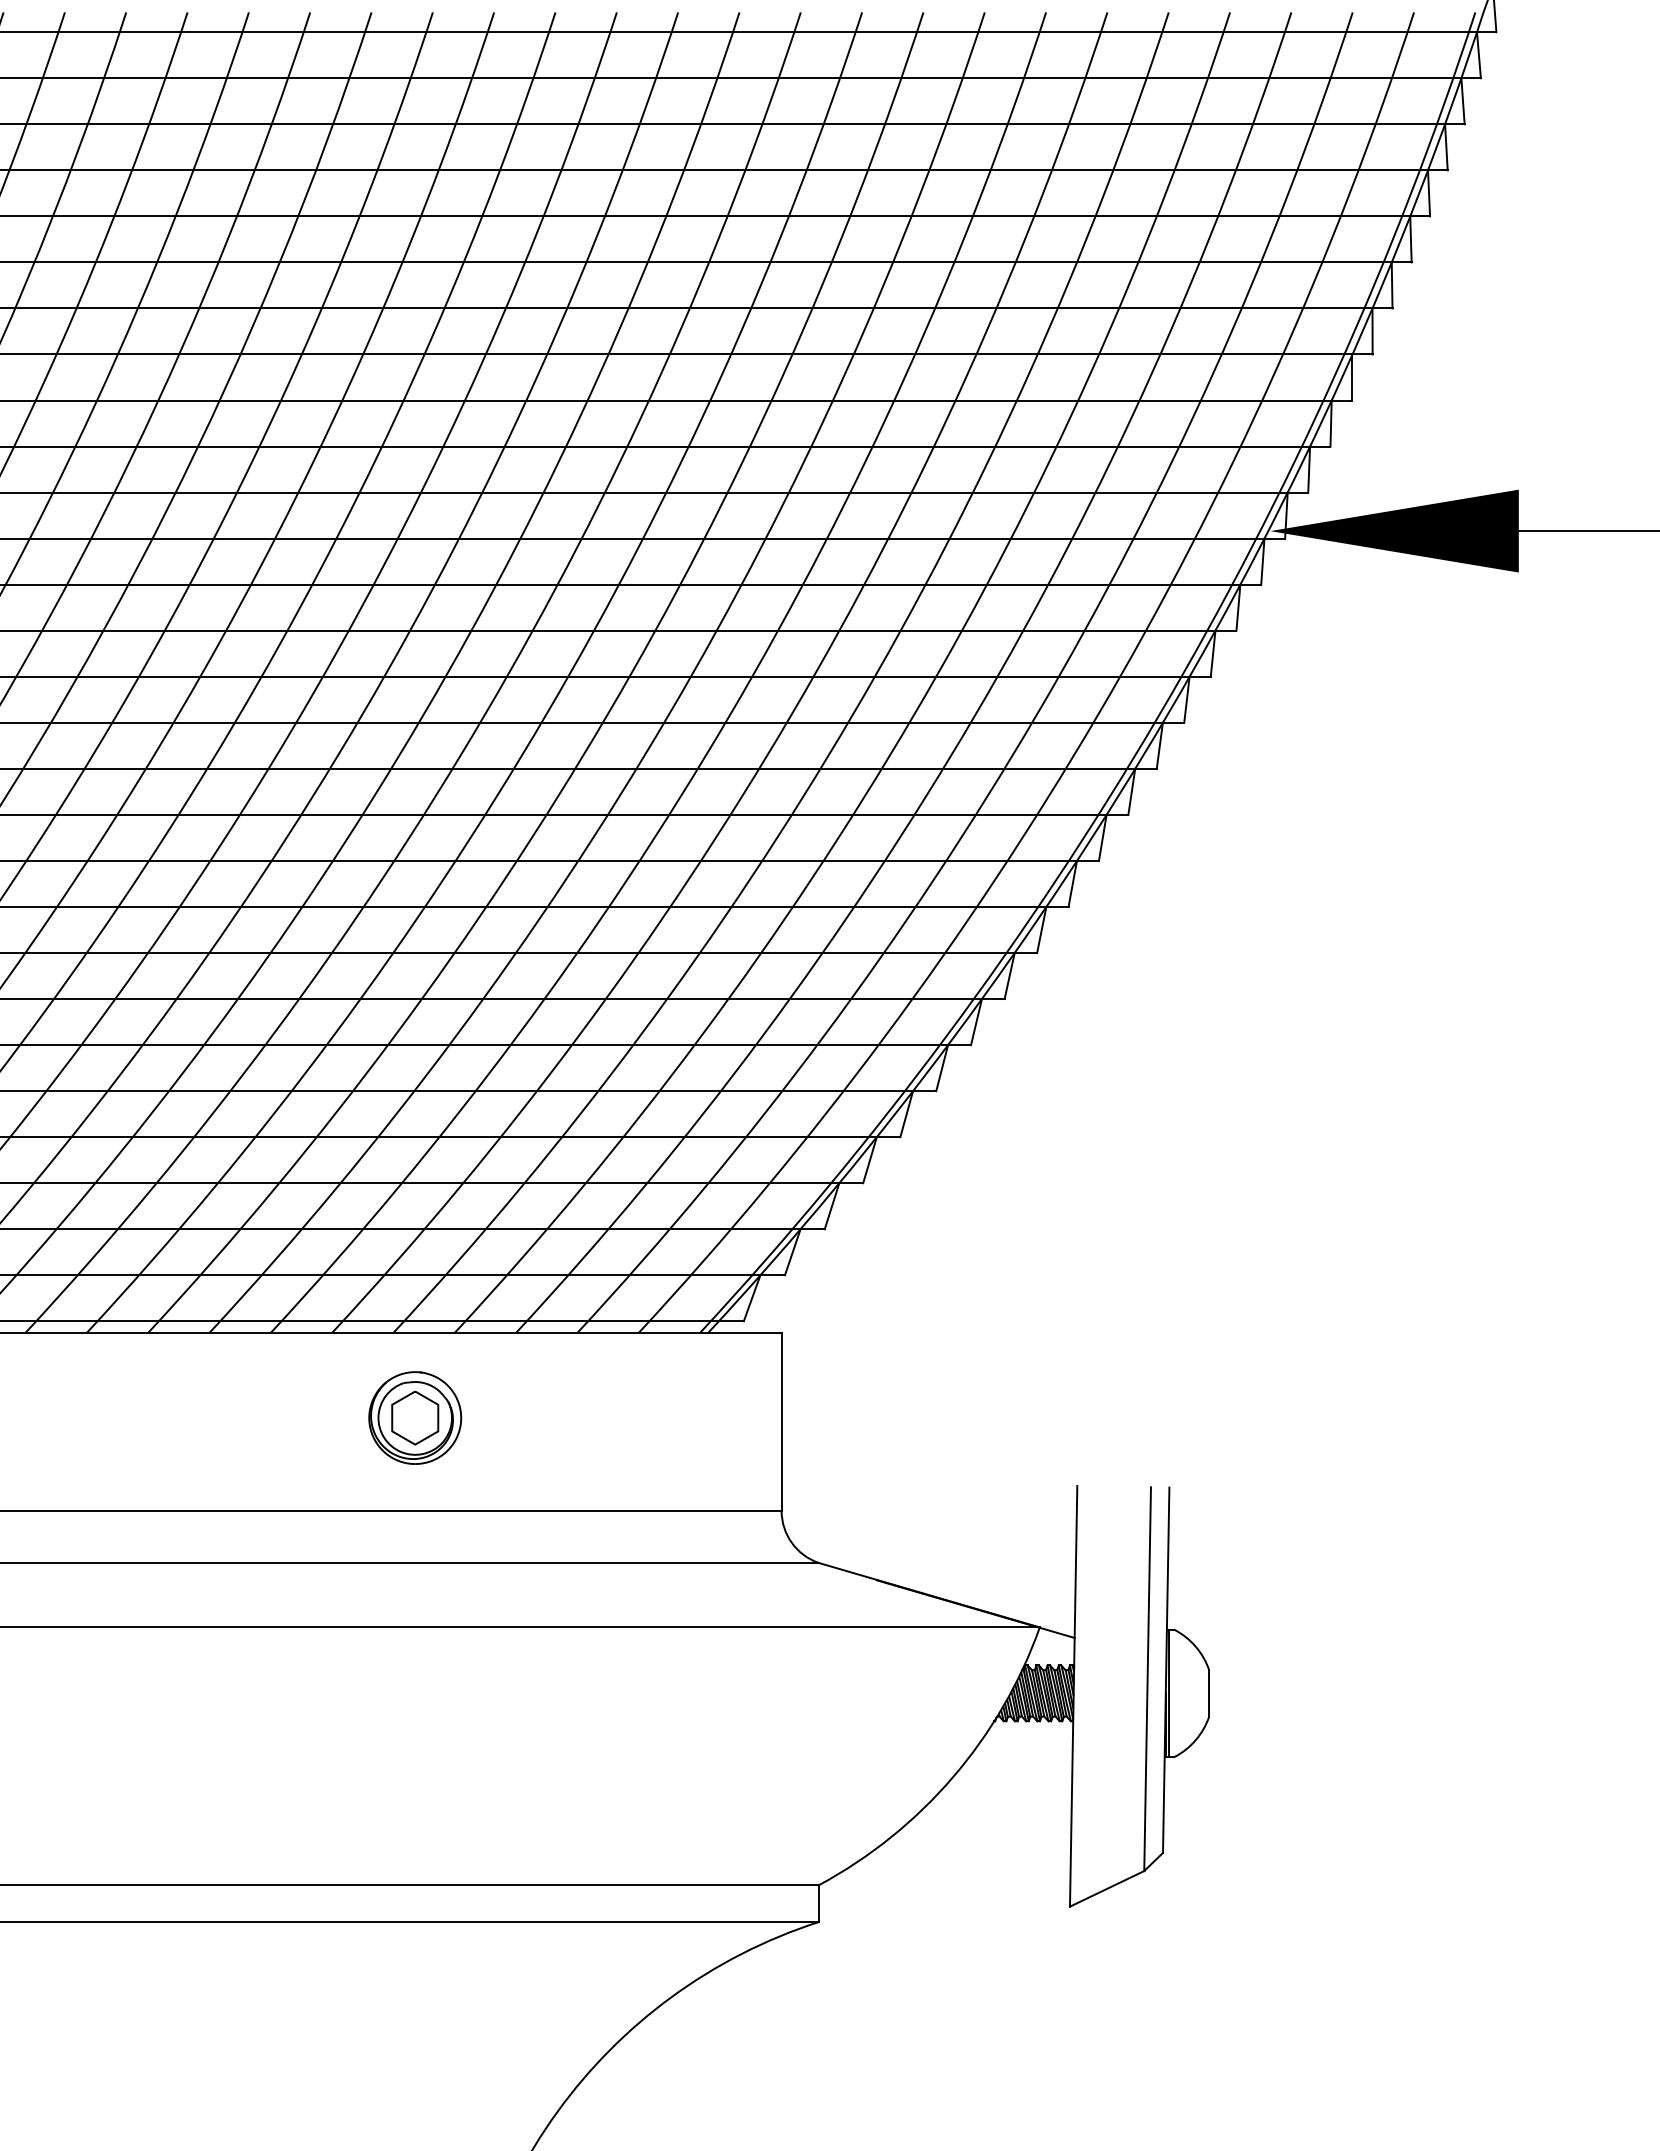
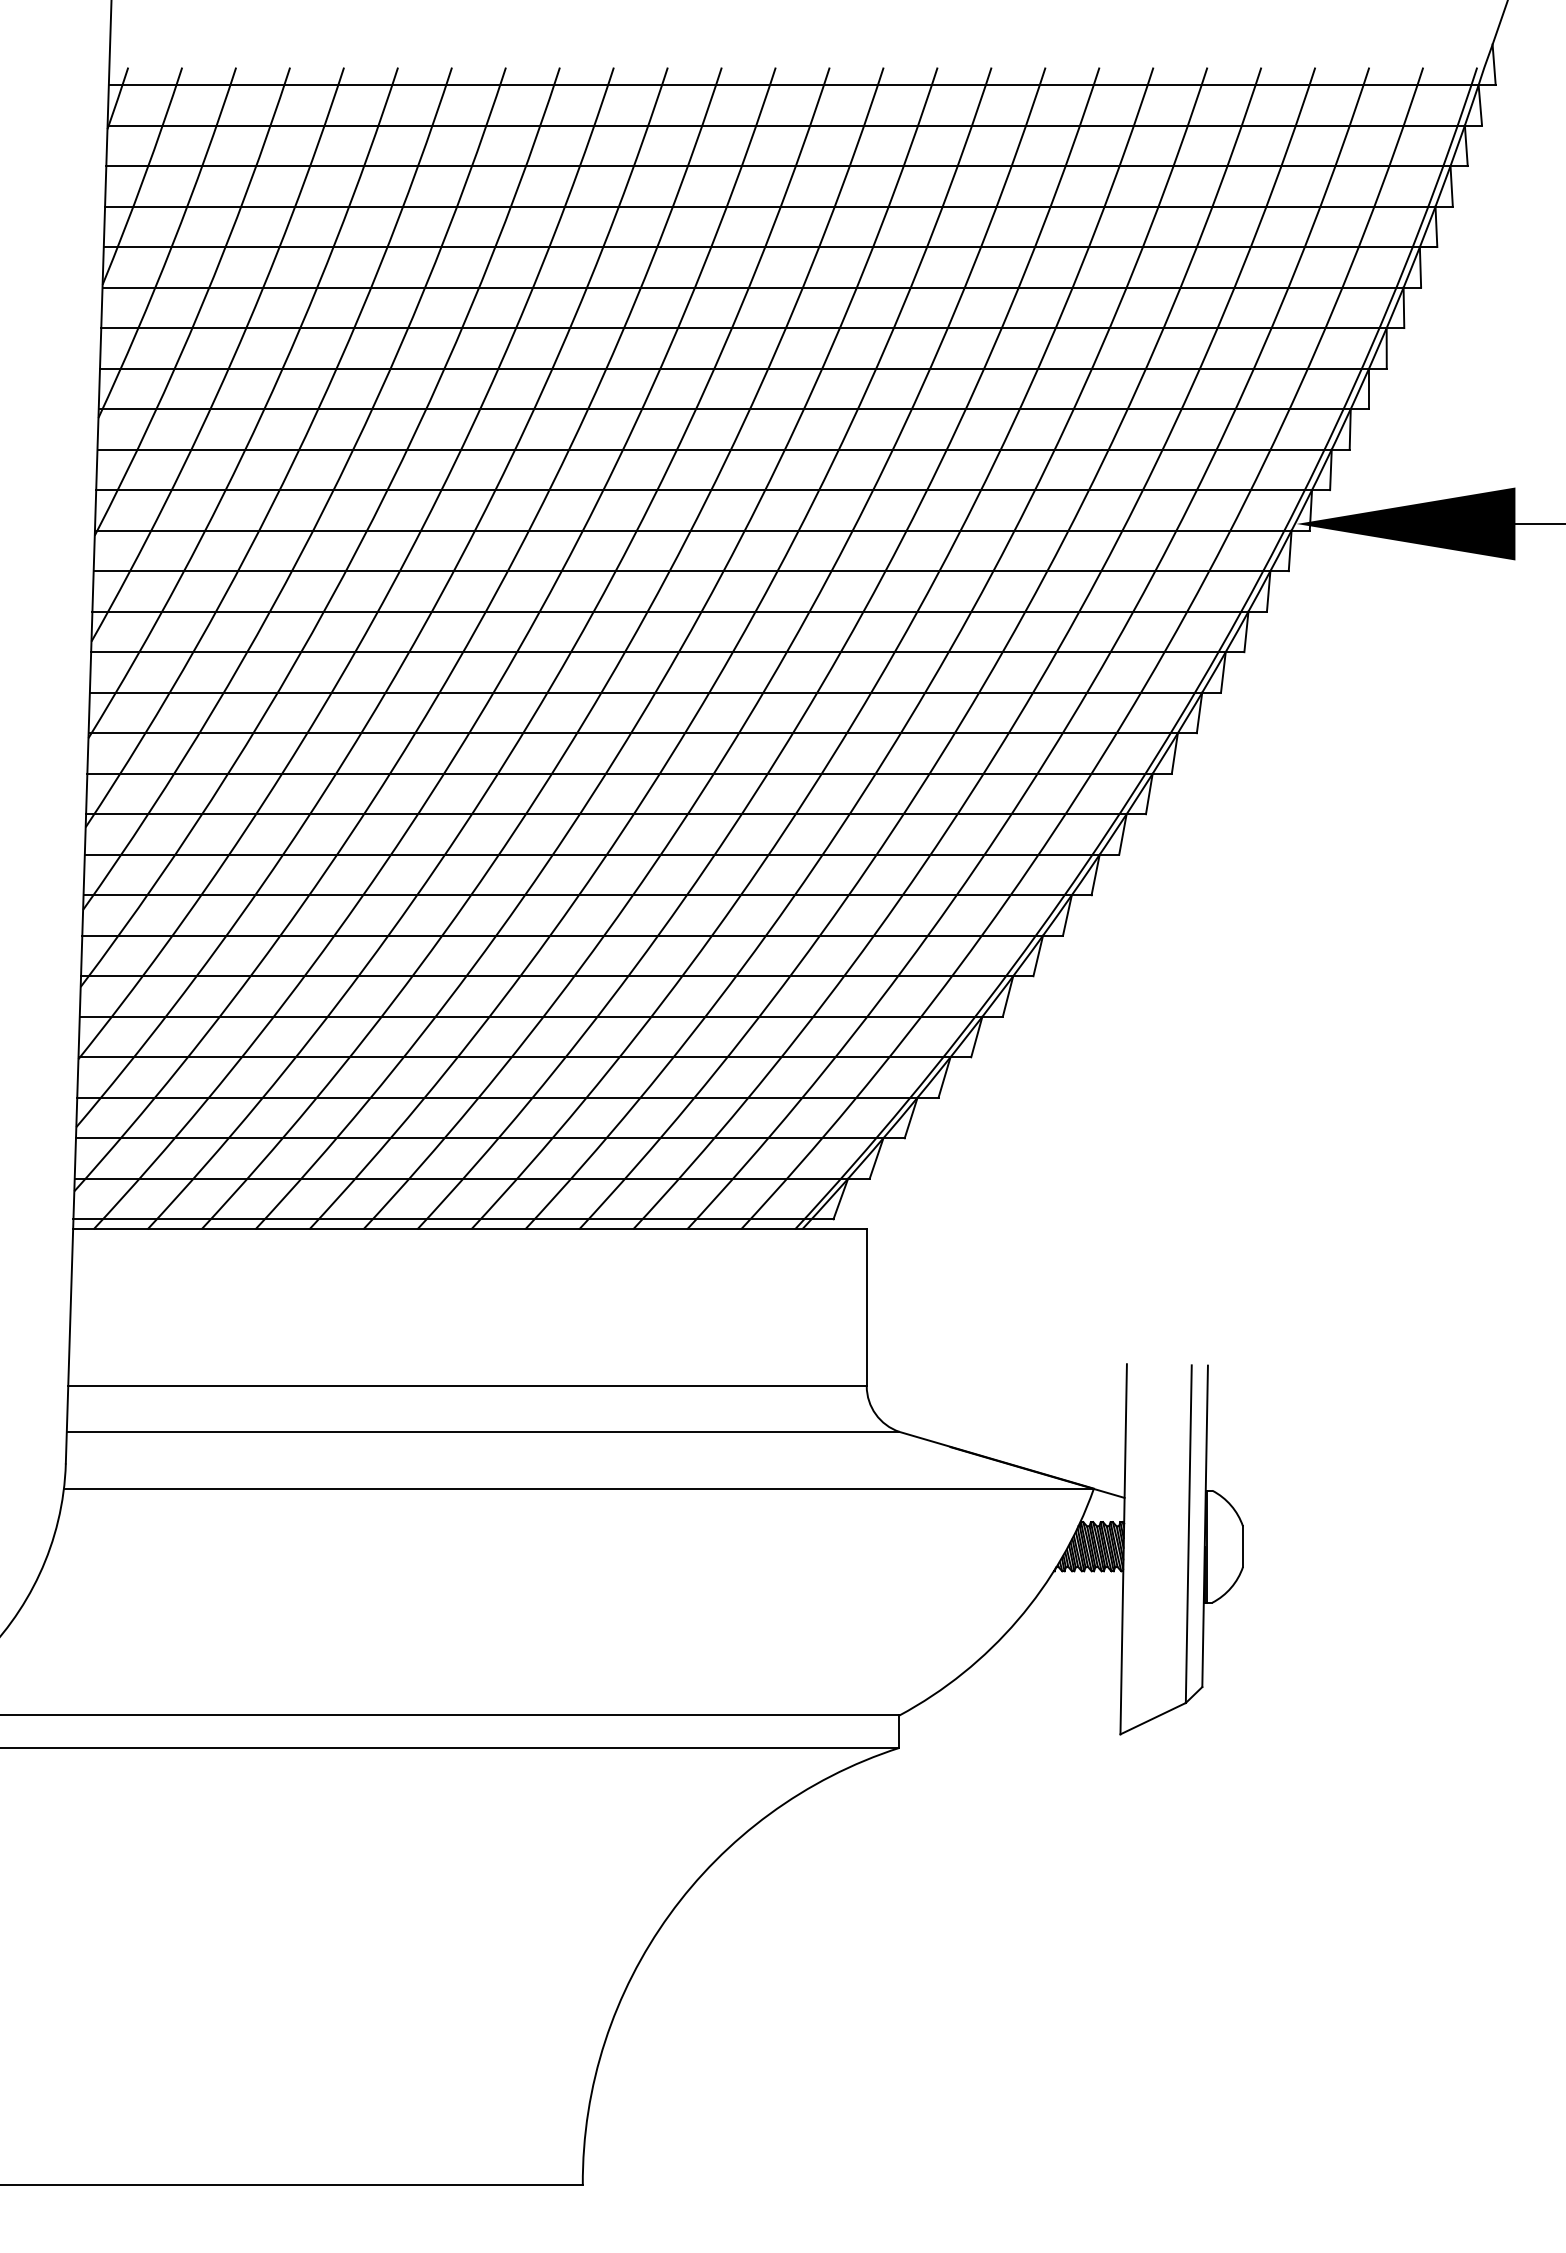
part: (415, 1418) -> (544, 1304), removed

